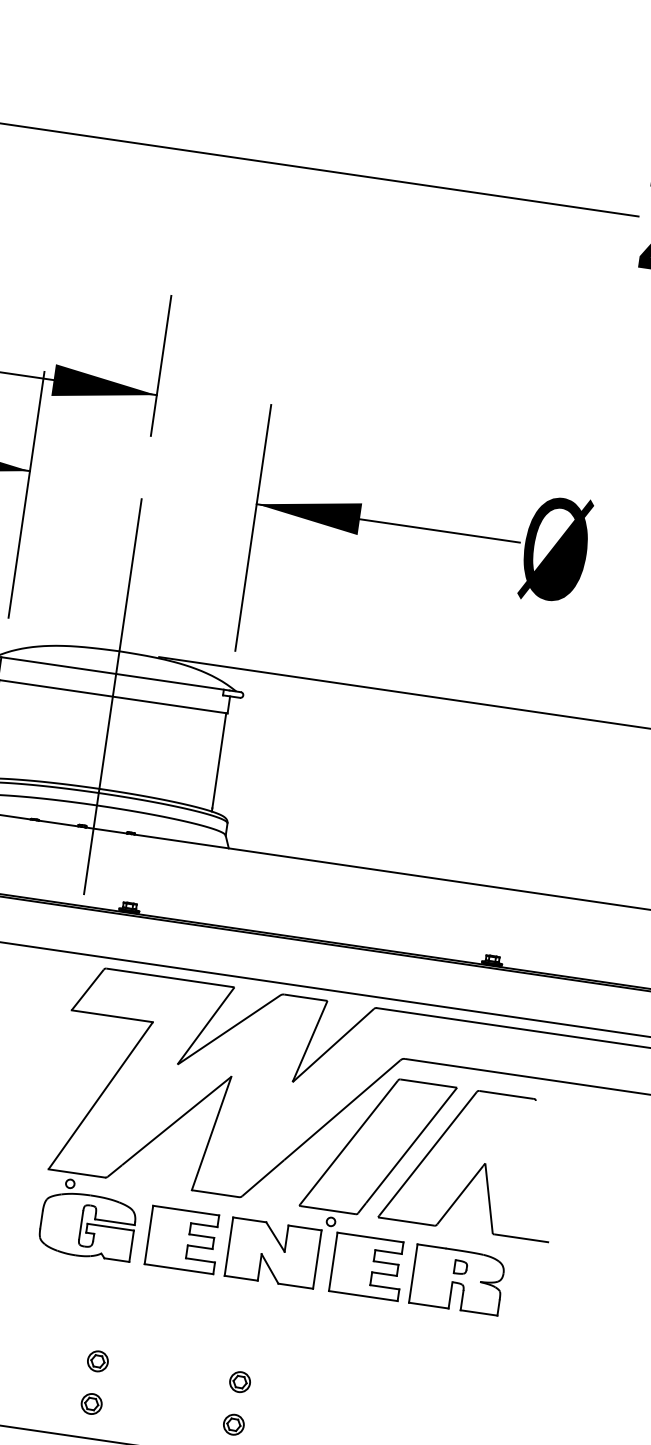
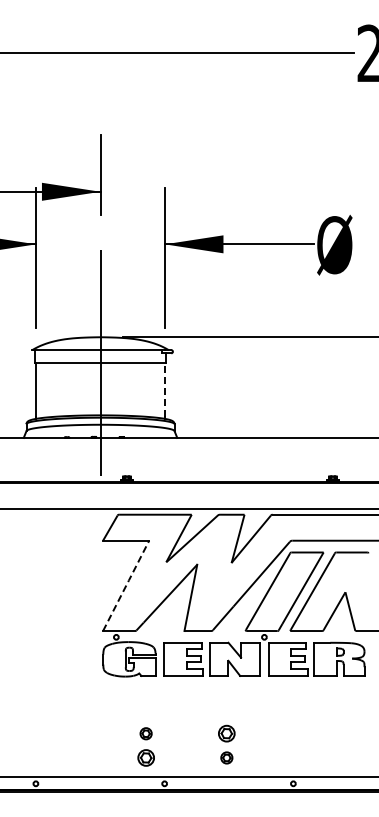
line: (218, 759) -> (164, 389), solid -> dashed
line: (101, 1093) -> (126, 584), solid -> dashed
part: (239, 1381) -> (226, 733), size x1.4
part: (90, 1403) -> (145, 757), size x1.4

